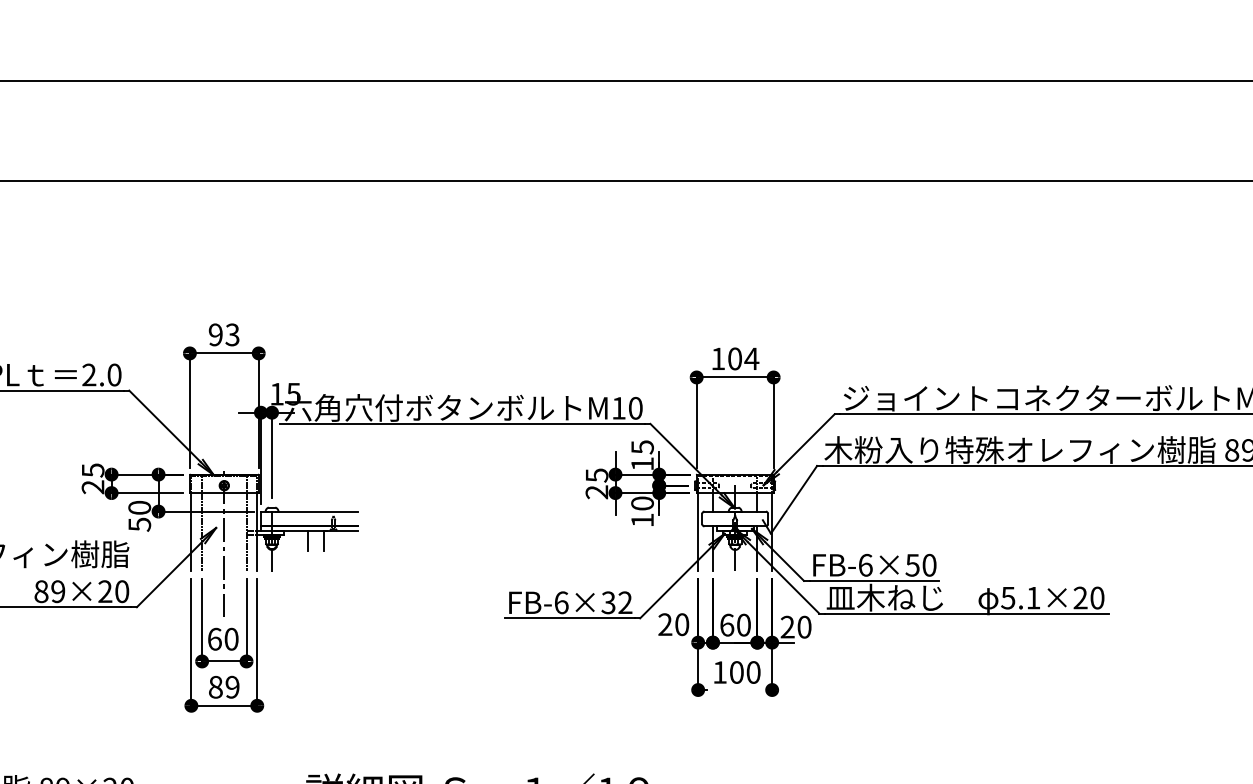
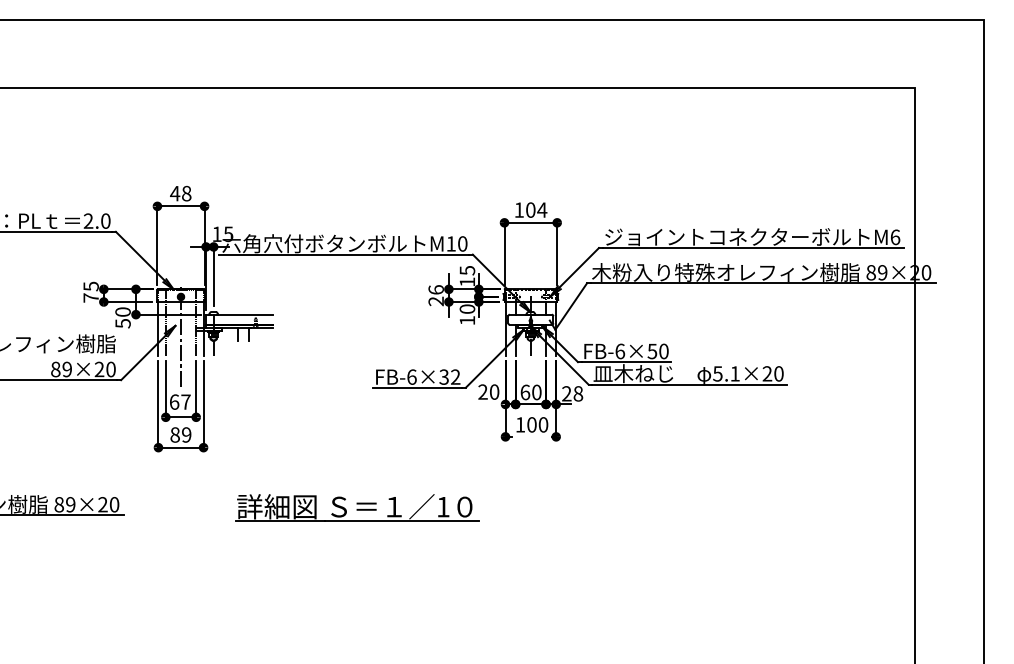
text: (223, 334) -> (180, 193), 93 -> 48
text: (595, 474) -> (435, 289), 25 -> 26
text: (92, 486) -> (90, 297), 25 -> 75
text: (804, 626) -> (578, 393), 20 -> 28
text: (230, 638) -> (185, 401), 60 -> 67

